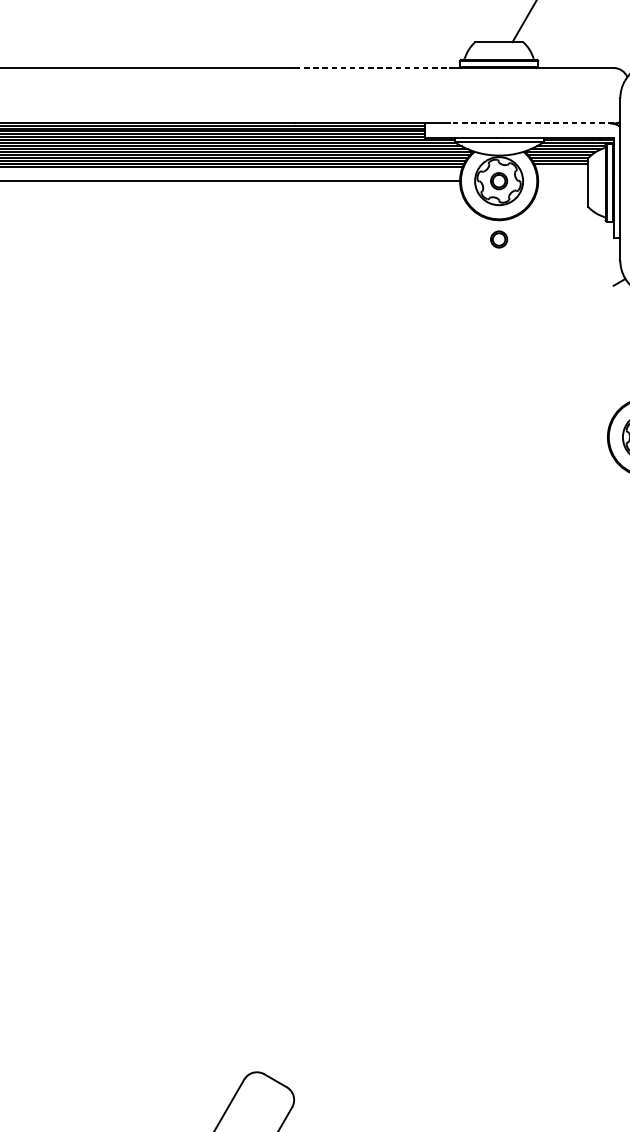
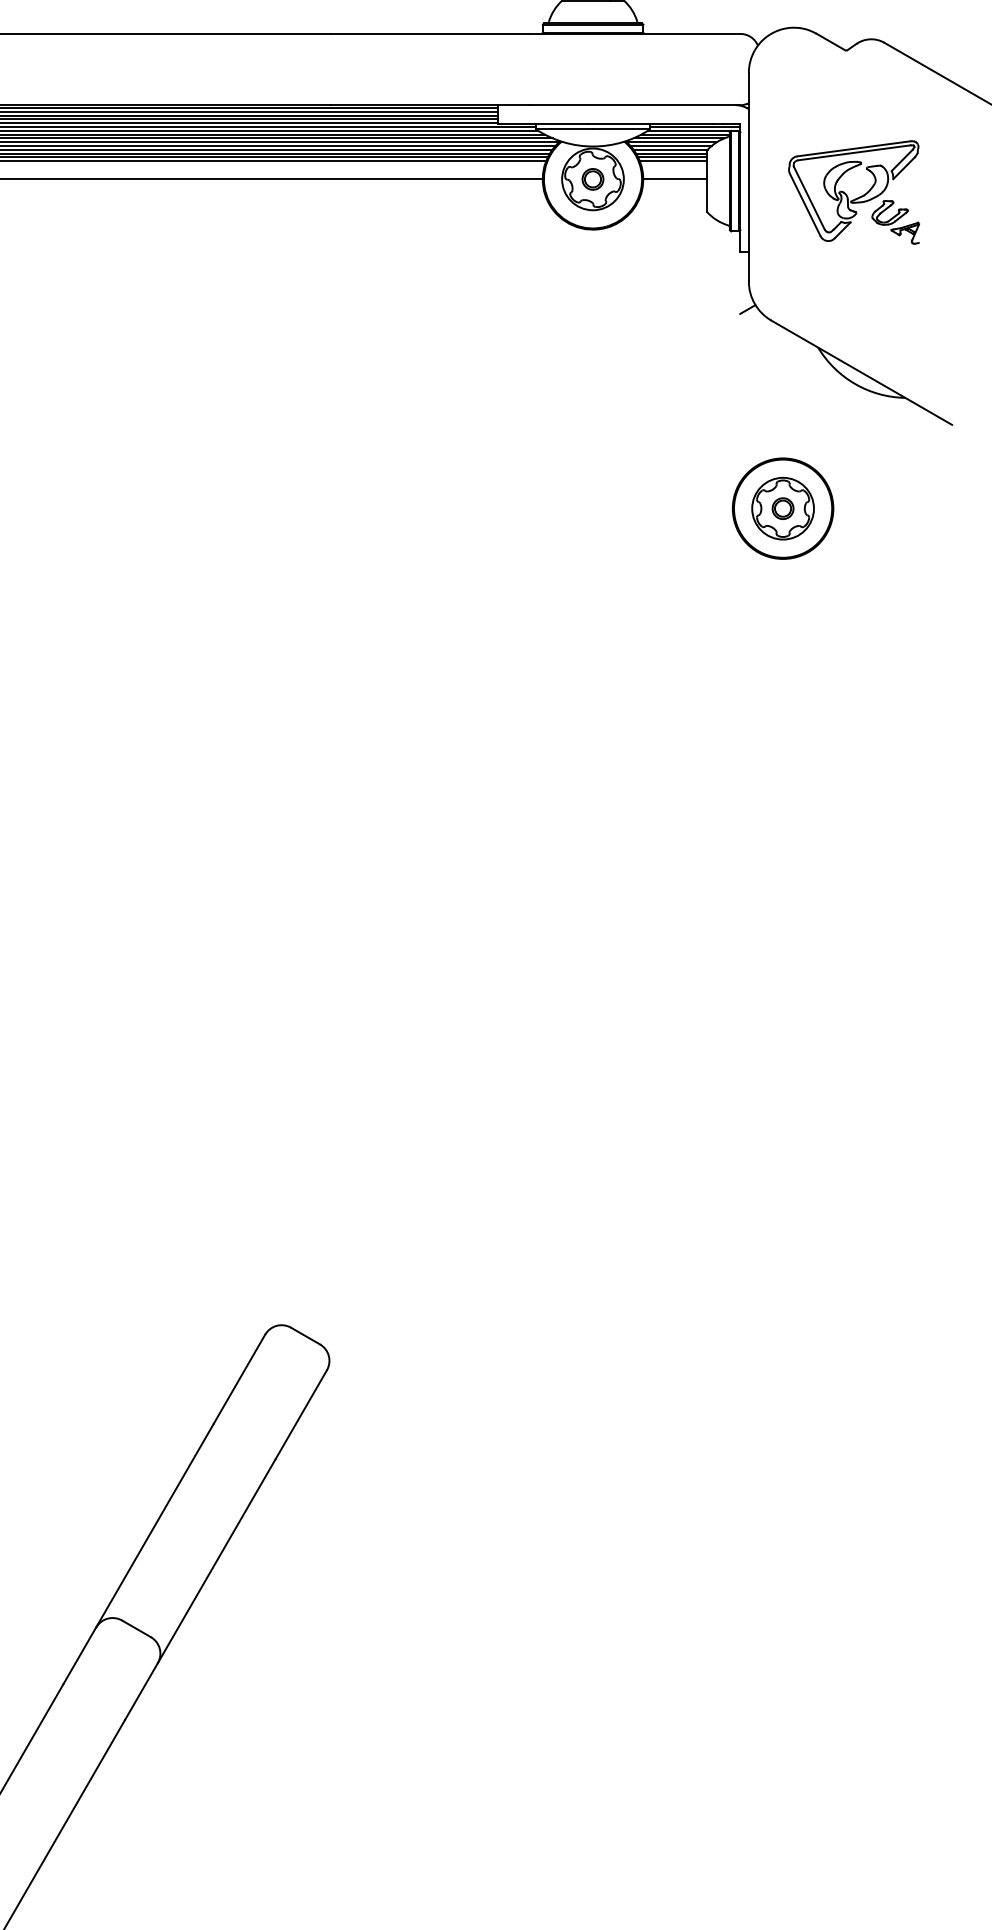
line: (372, 67) -> (430, 33), dashed -> solid
line: (531, 123) -> (634, 105), dashed -> solid
line: (561, 167) -> (673, 161), added
line: (563, 181) -> (675, 179), added
part: (498, 239) -> (592, 254), removed

